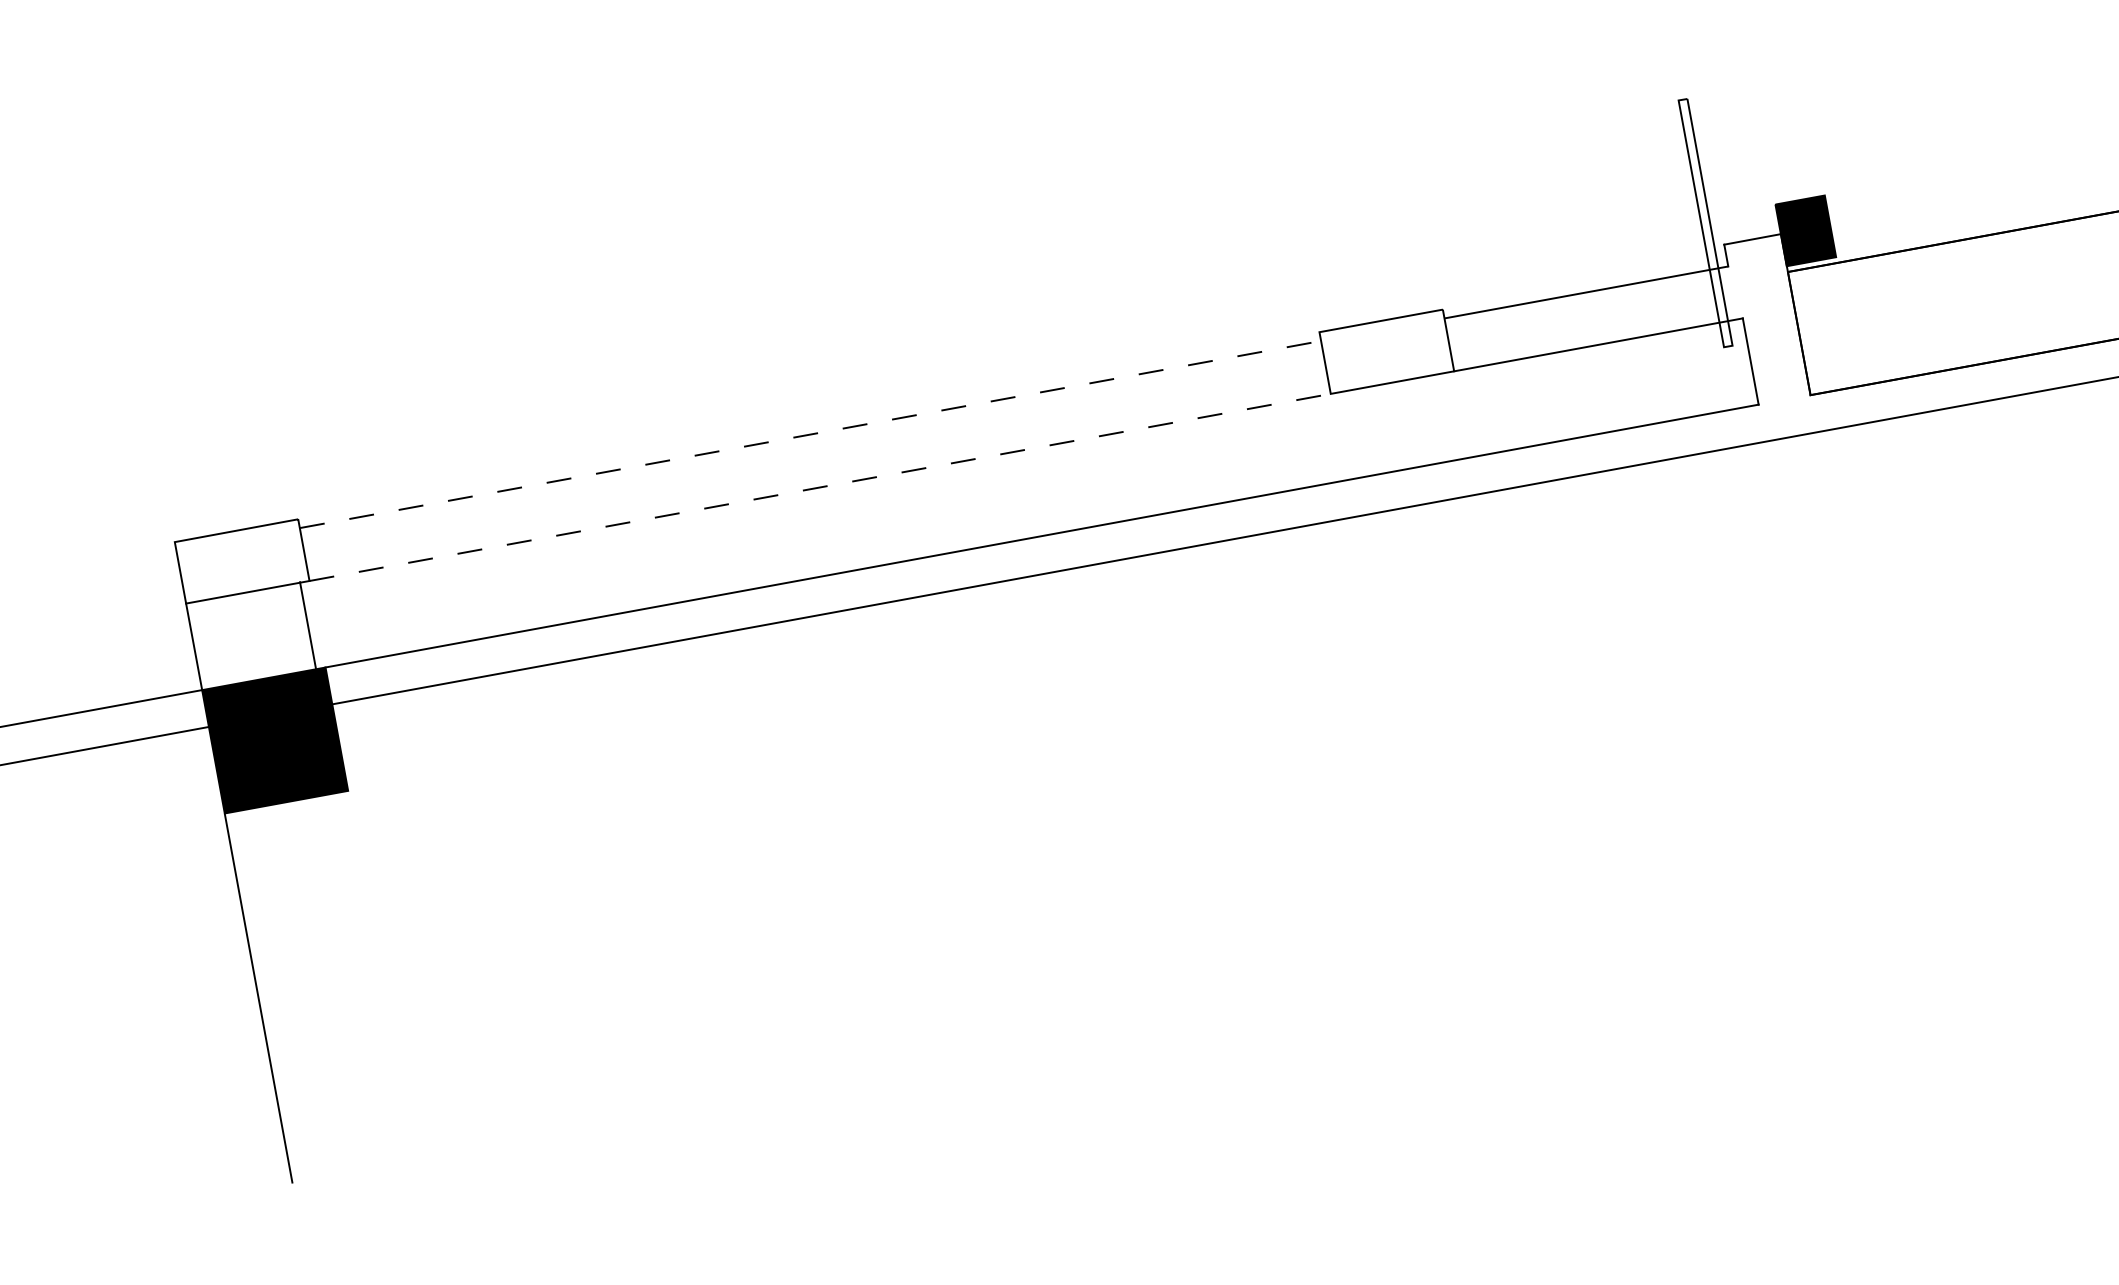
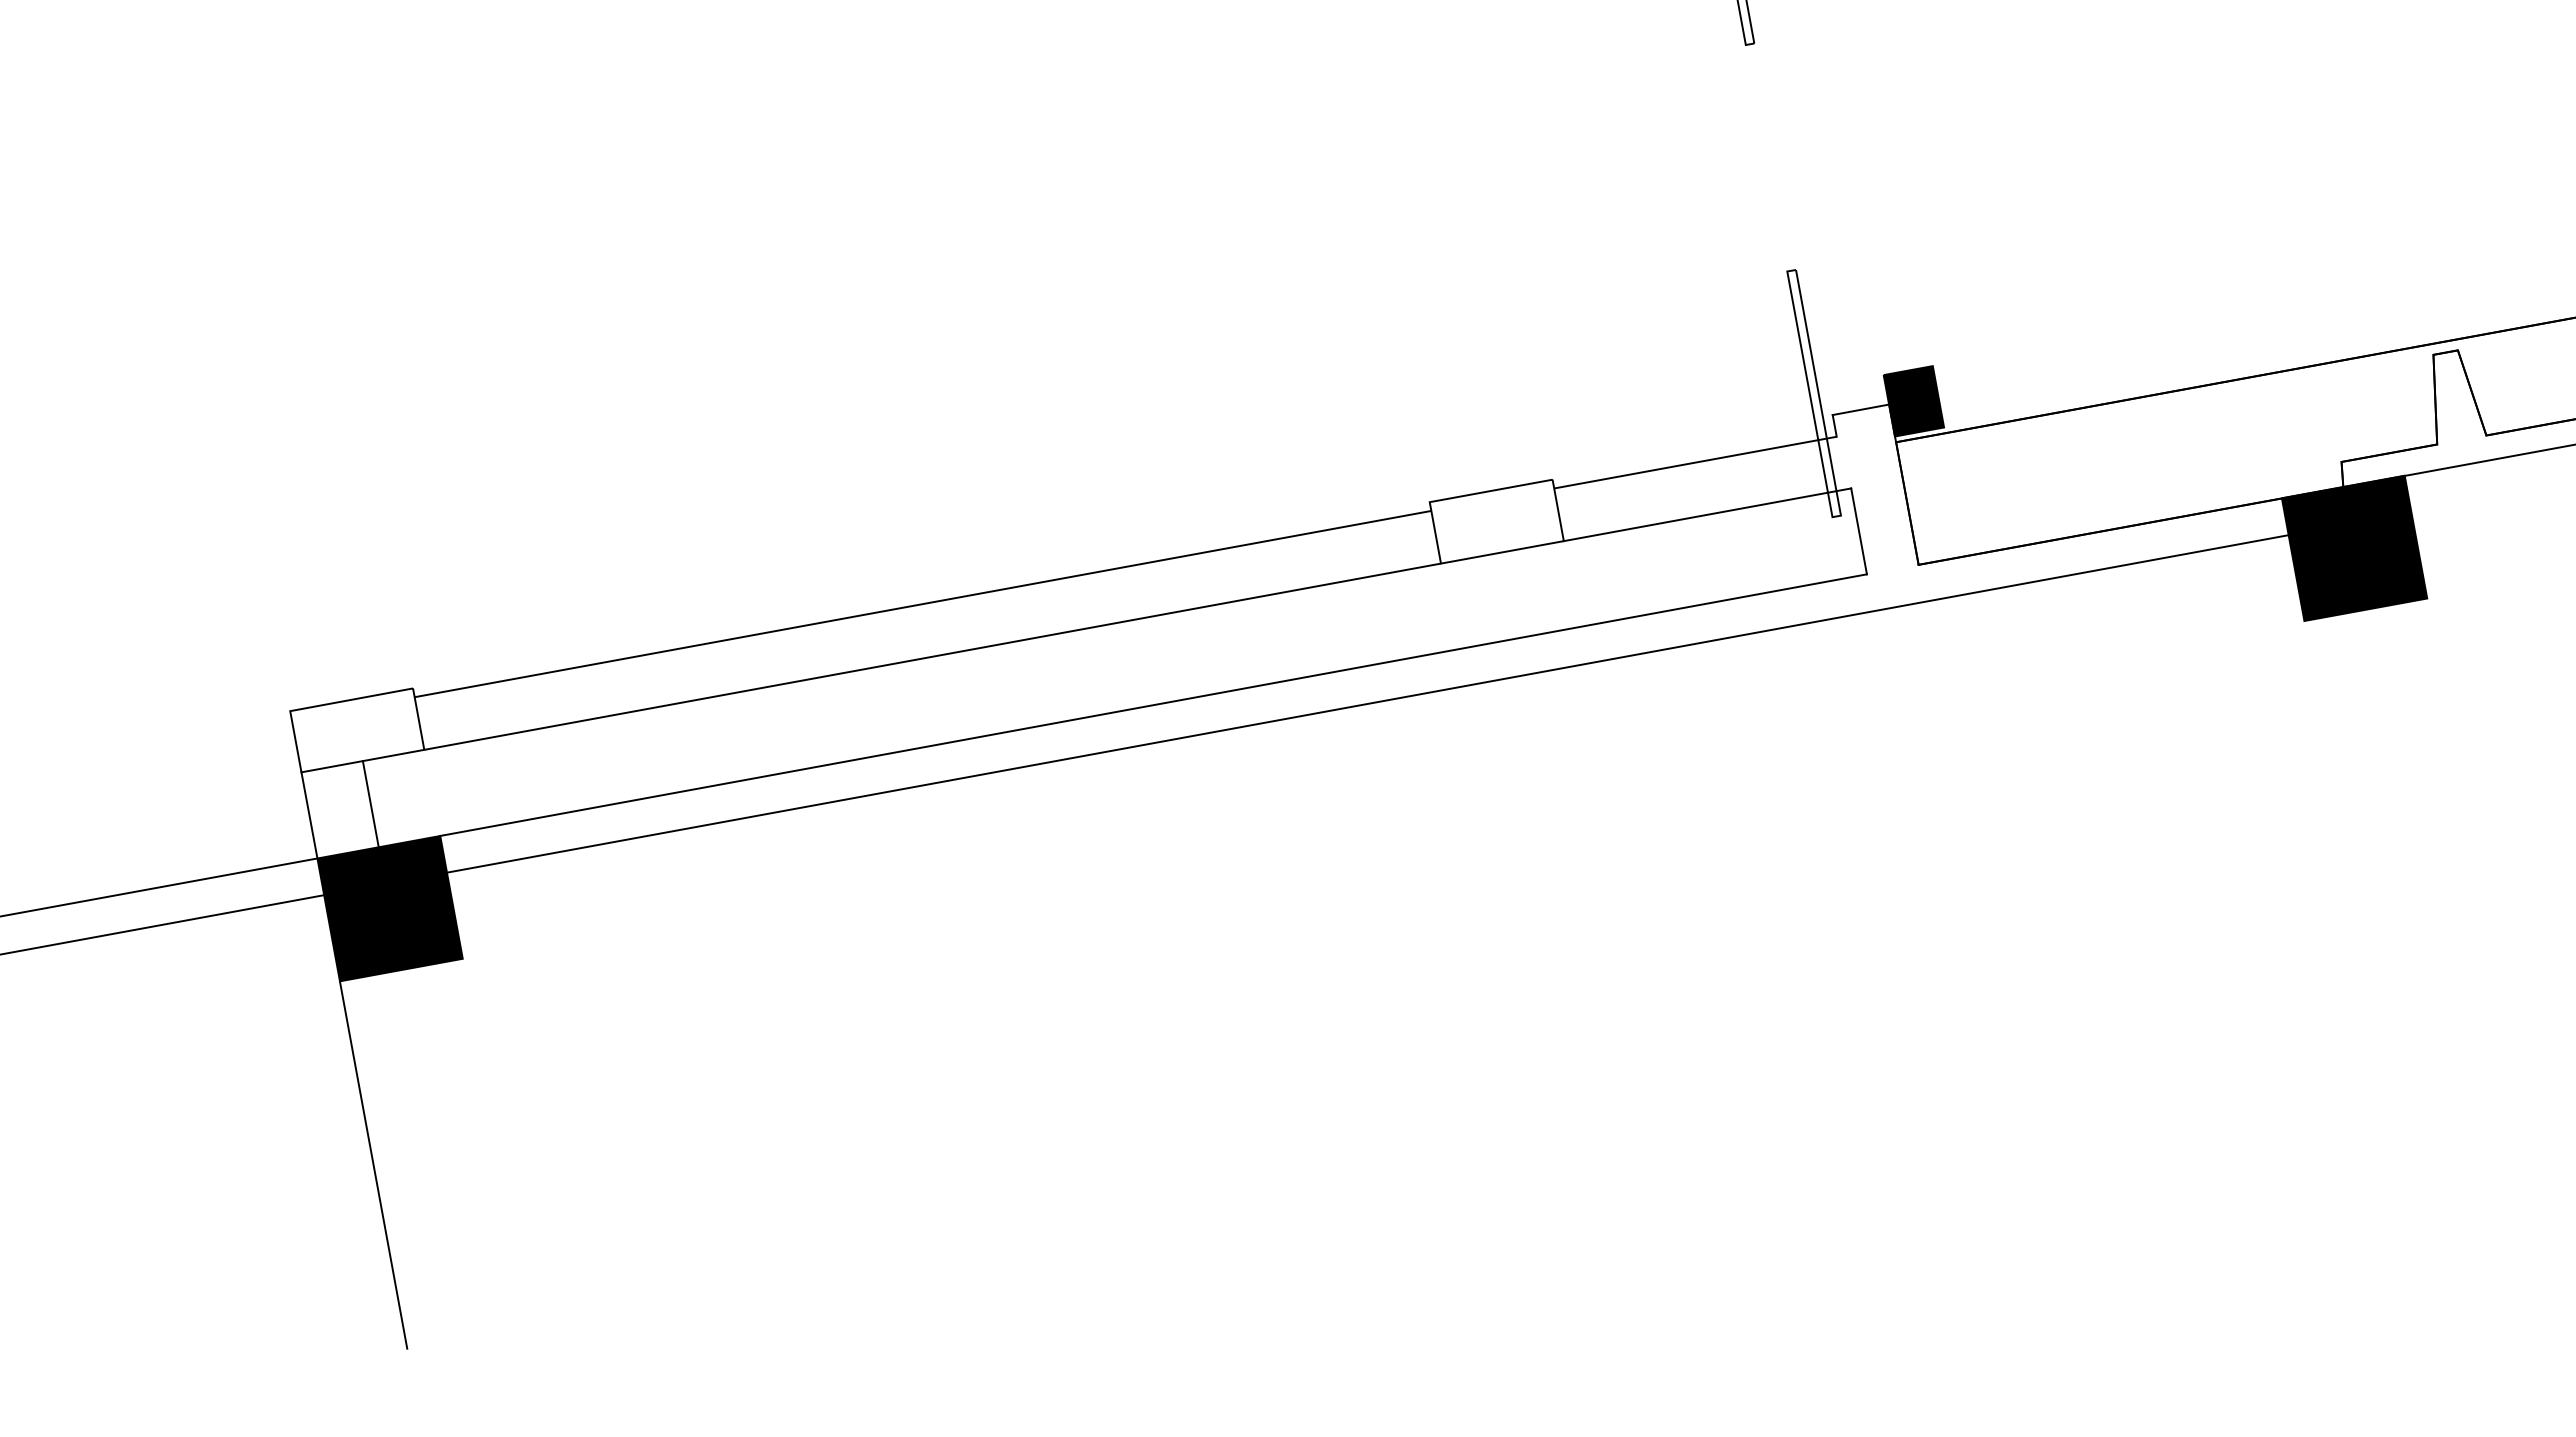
line: (810, 434) -> (923, 604), dashed -> solid
line: (819, 487) -> (932, 656), dashed -> solid
line: (307, 627) -> (370, 806), moved

